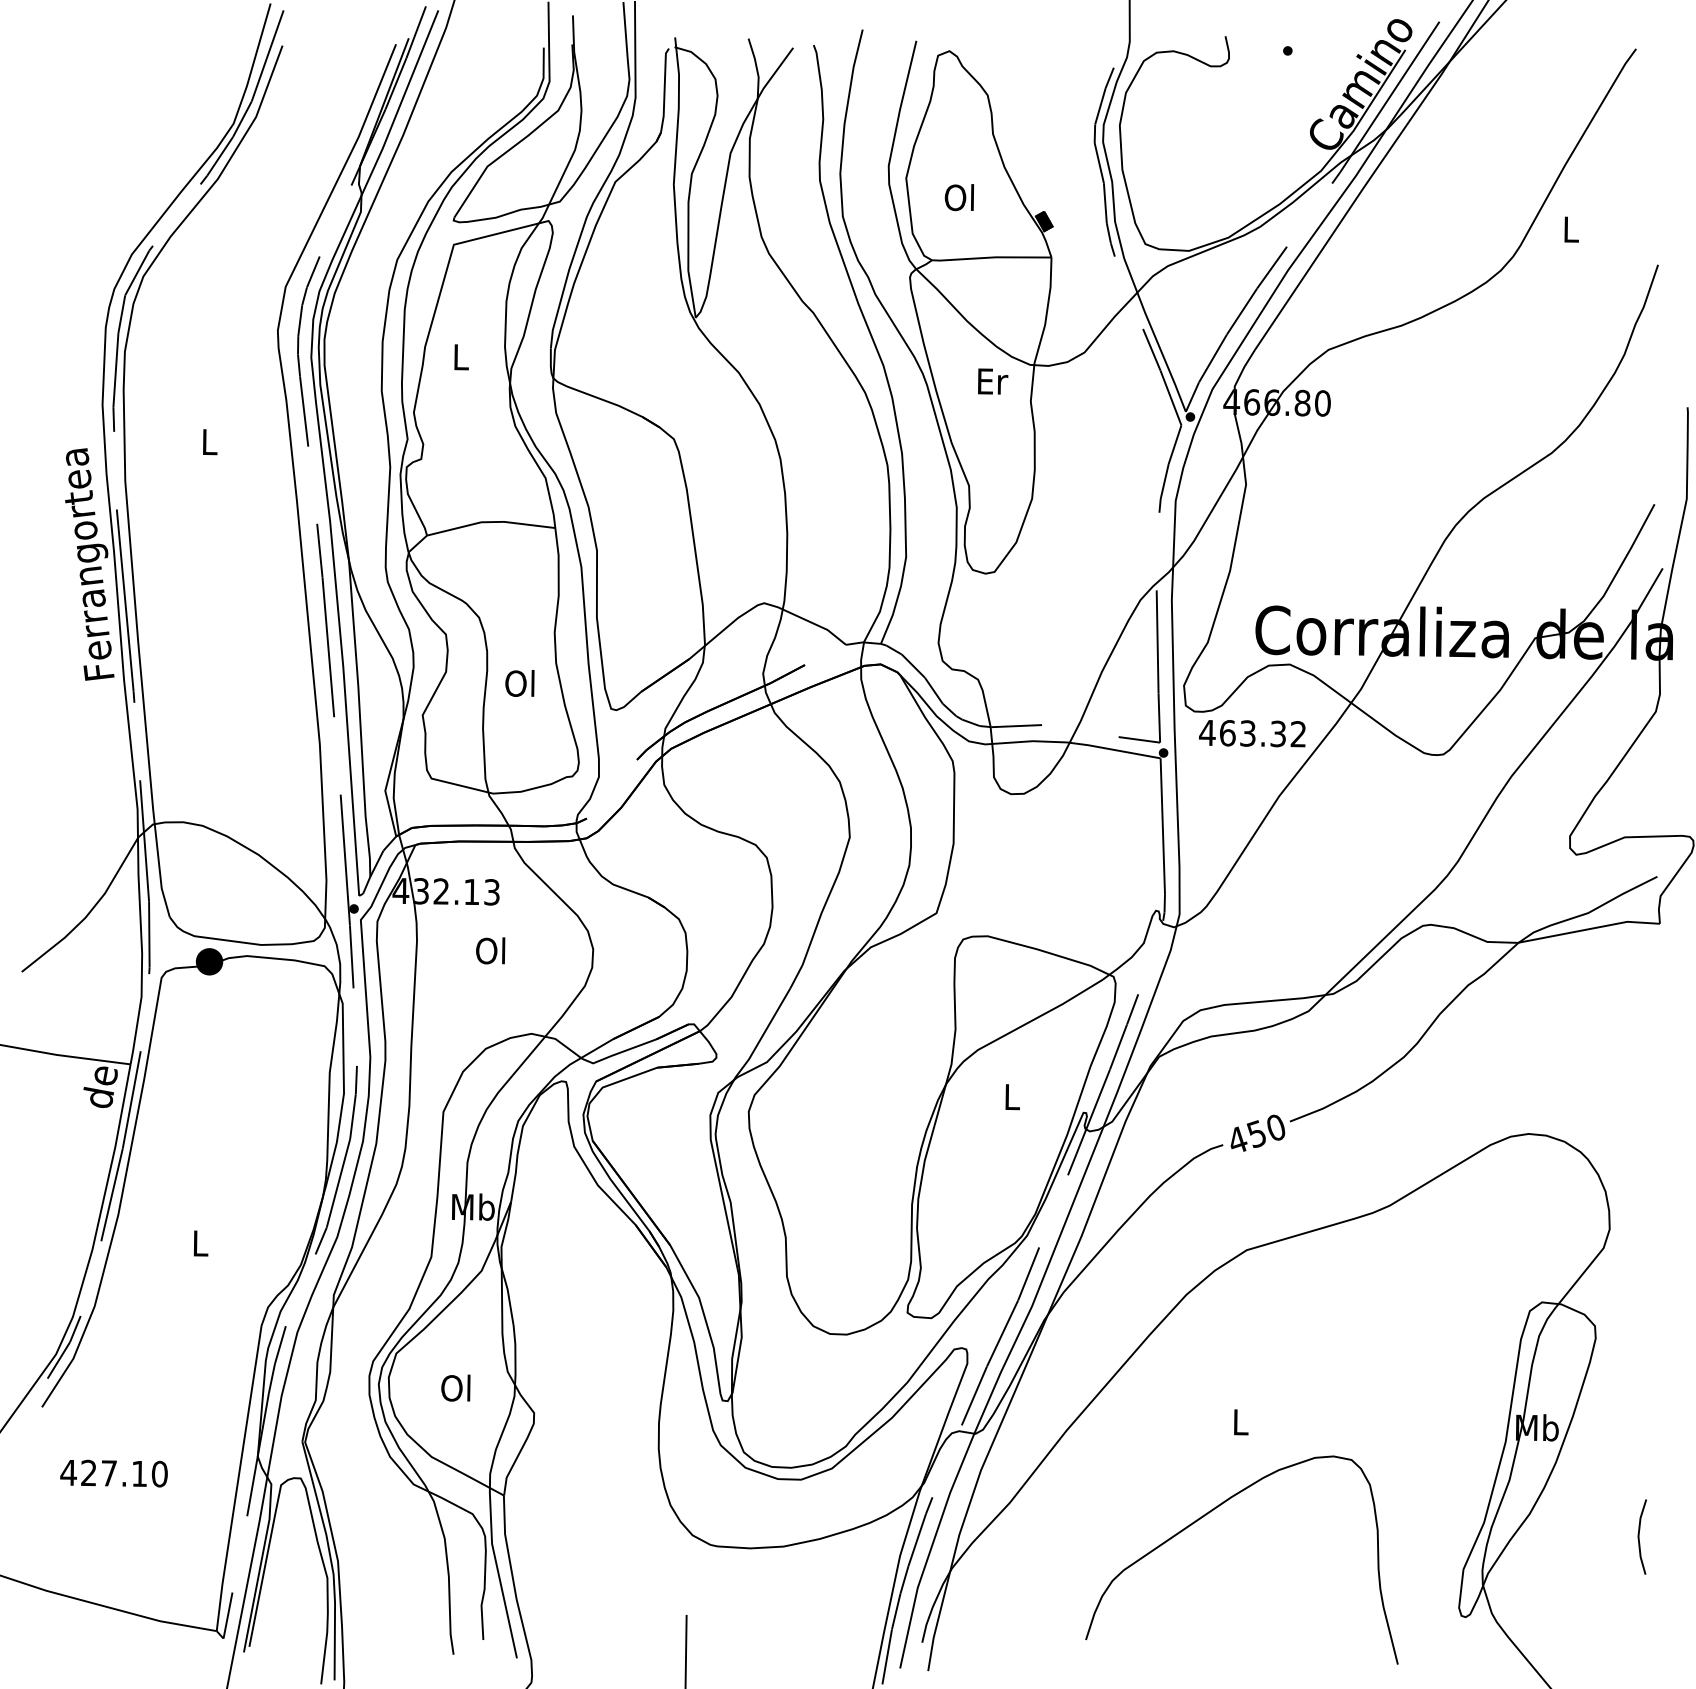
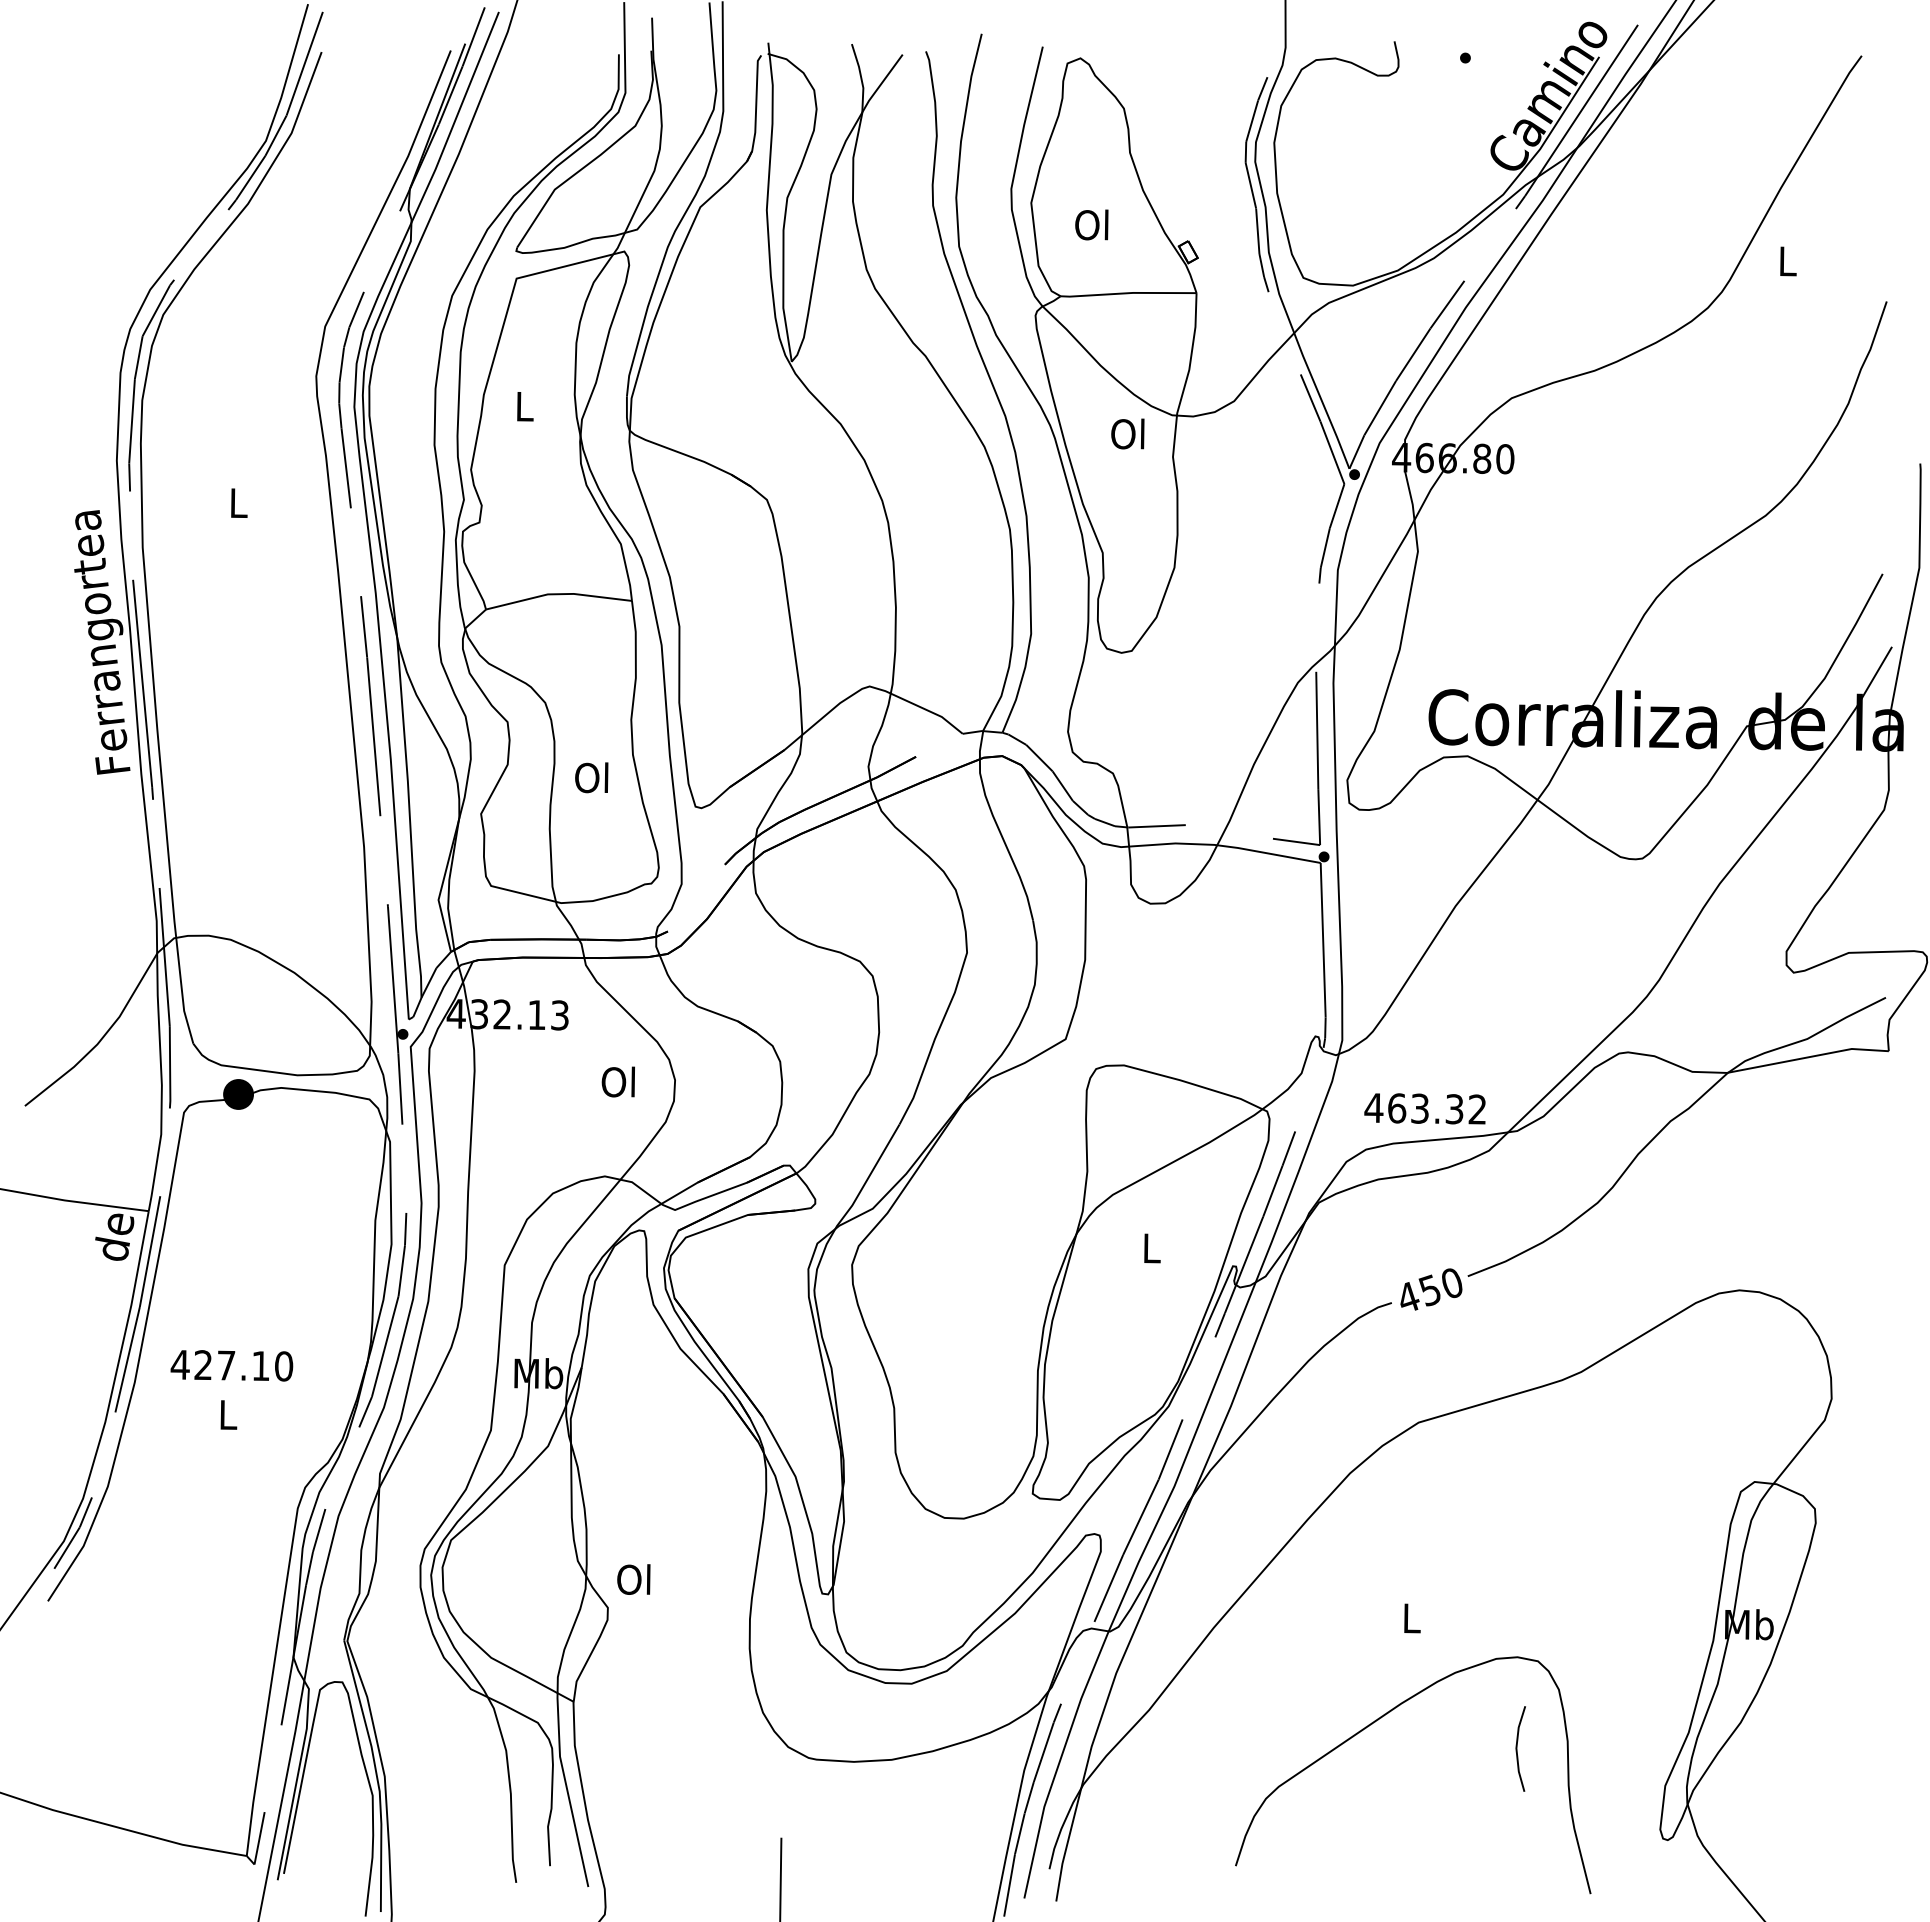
fill: (1043, 221) -> (1187, 252), removed
text: (992, 380) -> (1129, 433), Er -> Ol
text: (1251, 733) -> (1424, 1108), moved
text: (489, 950) -> (617, 1081), moved
text: (455, 1388) -> (633, 1579), moved
text: (113, 1473) -> (231, 1365), moved
line: (1639, 1536) -> (1517, 1748), moved

